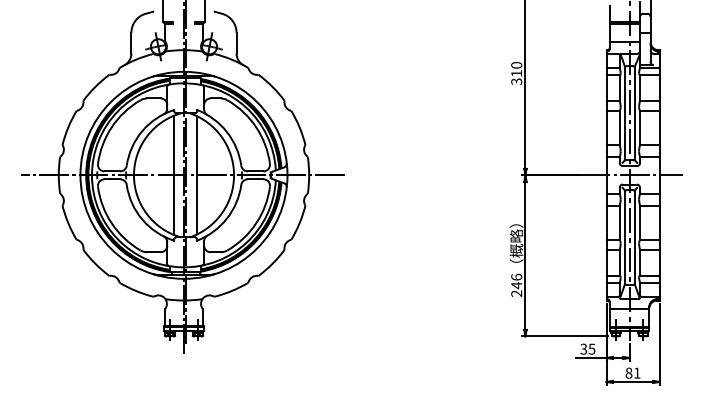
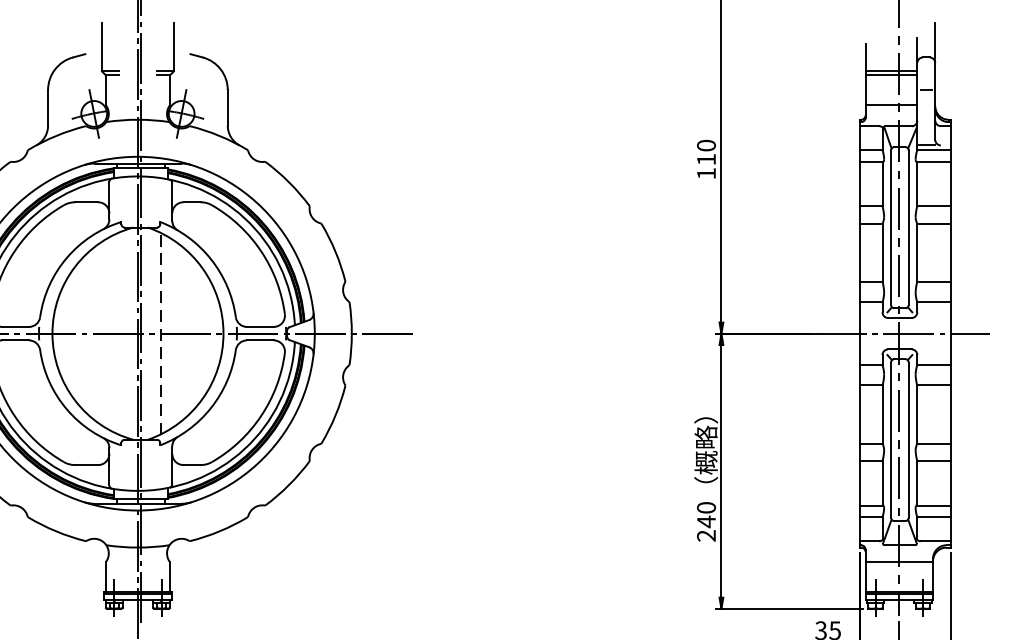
text: (516, 81) -> (706, 173), 310 -> 110
line: (197, 174) -> (161, 332), solid -> dashed
line: (174, 175) -> (121, 333), removed
text: (516, 276) -> (706, 506), 246 -> 240

